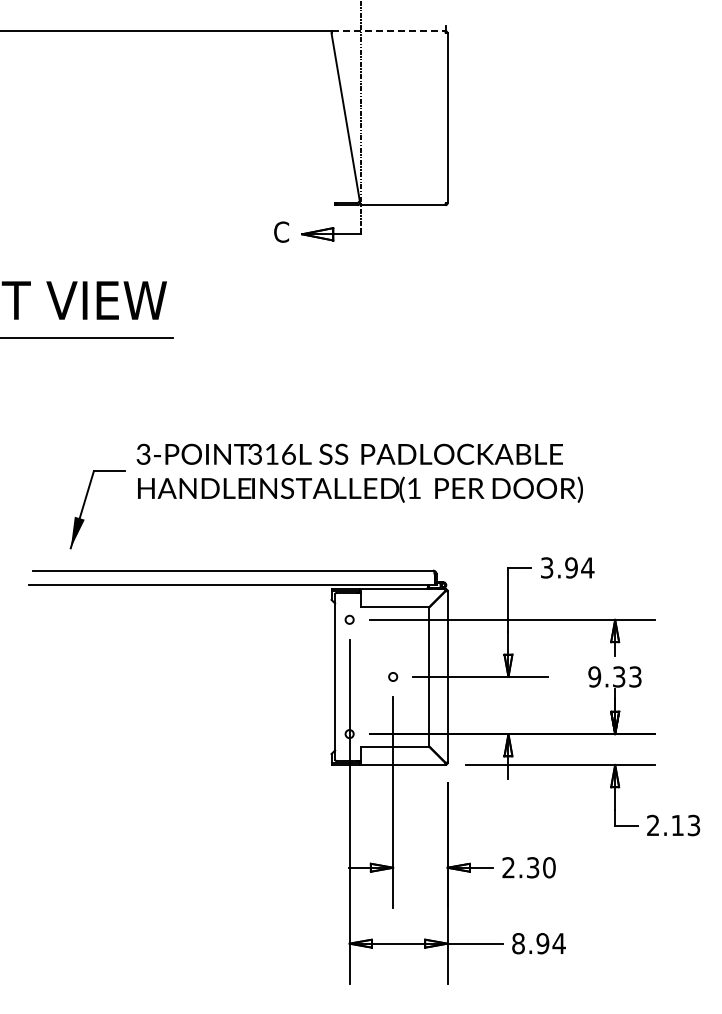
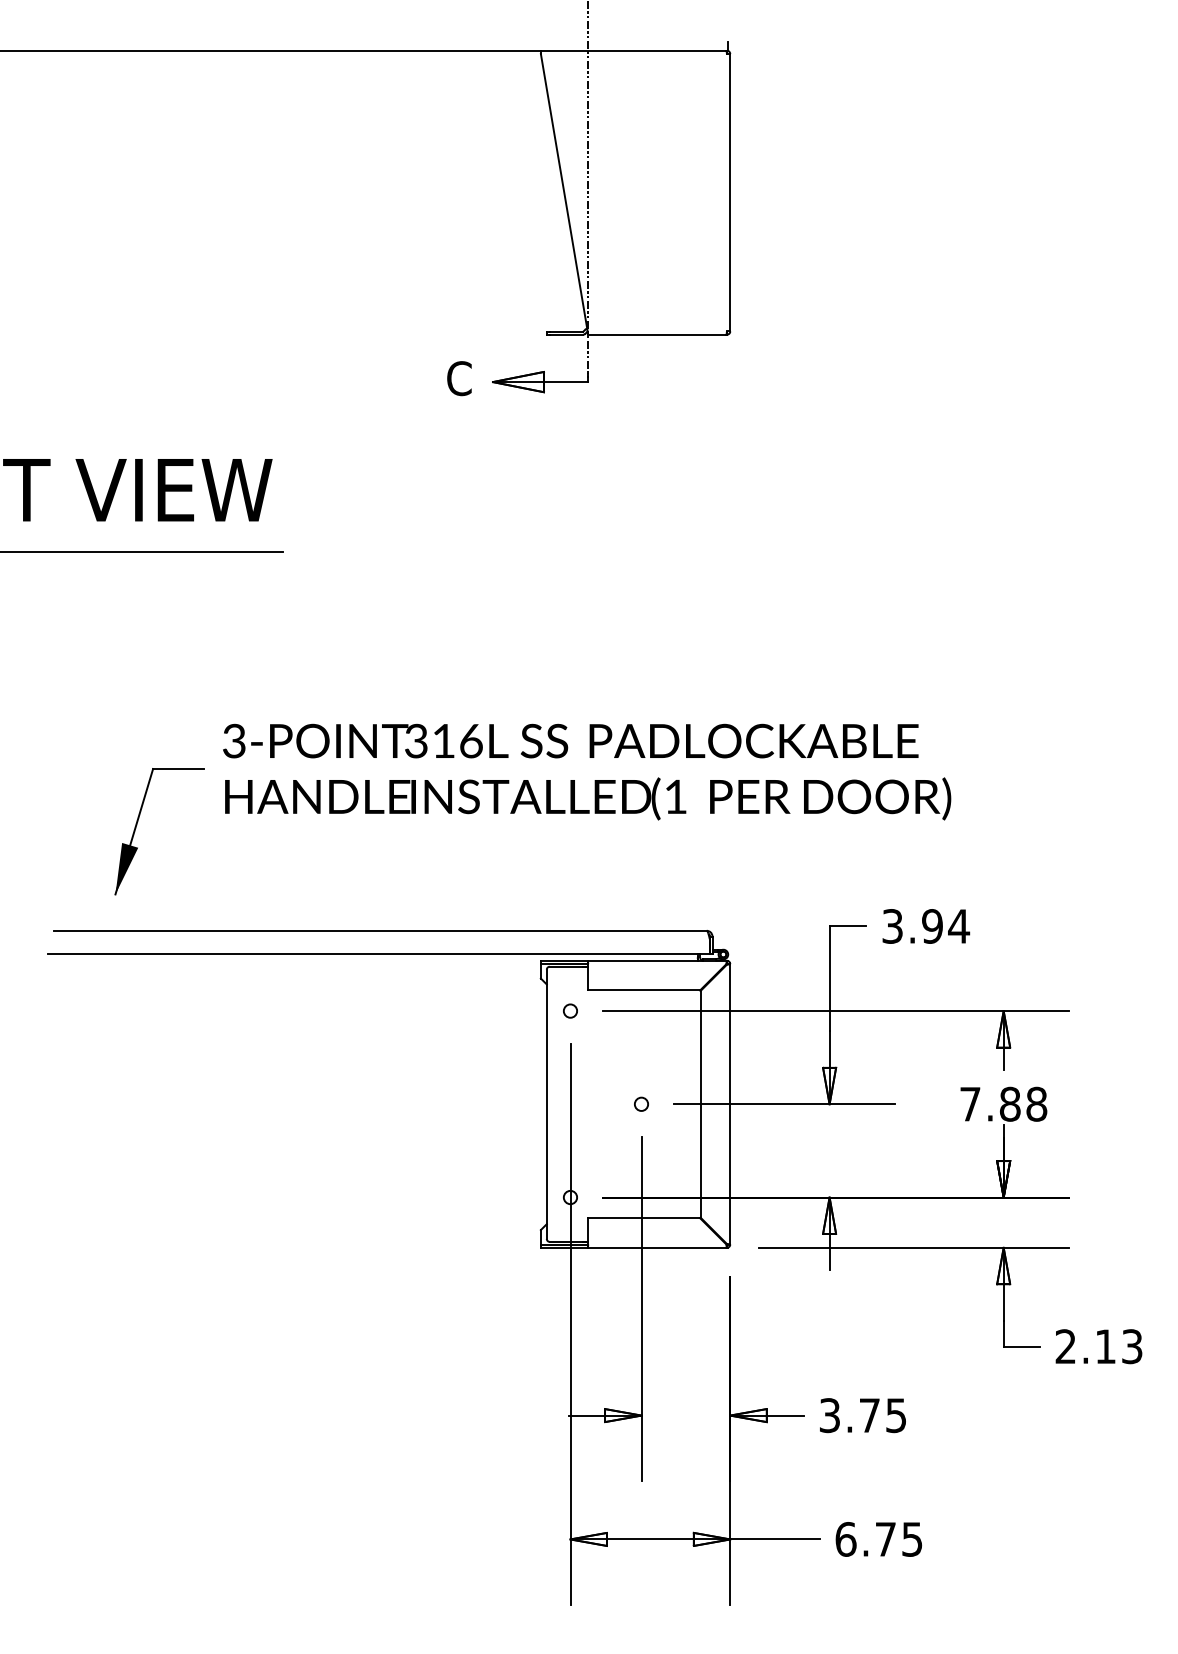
line: (388, 31) -> (633, 51), dashed -> solid
text: (614, 676) -> (1002, 1103), 9.33 -> 7.88
text: (528, 867) -> (862, 1415), 2.30 -> 3.75
text: (538, 943) -> (878, 1539), 8.94 -> 6.75

